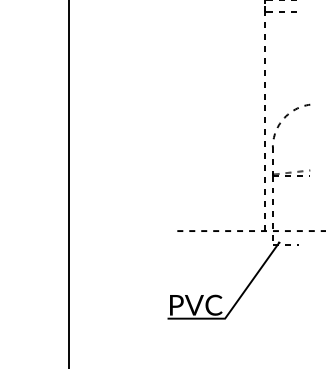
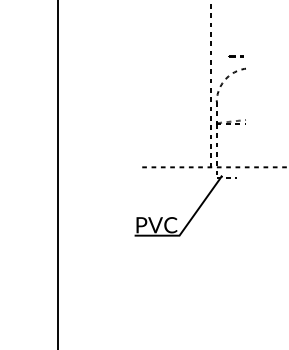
line: (296, 89) -> (235, 56), added

